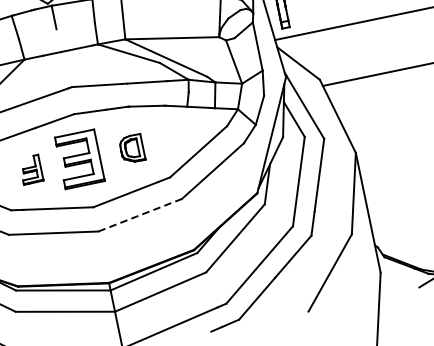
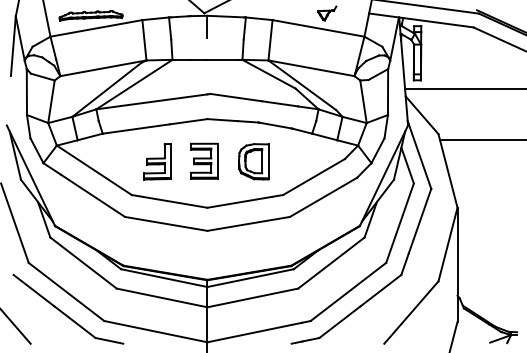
part: (131, 148) -> (253, 161), size x1.43
part: (79, 158) -> (204, 160), size x0.71
part: (30, 169) -> (157, 161), size x1.43
line: (139, 214) -> (248, 223), dashed -> solid

